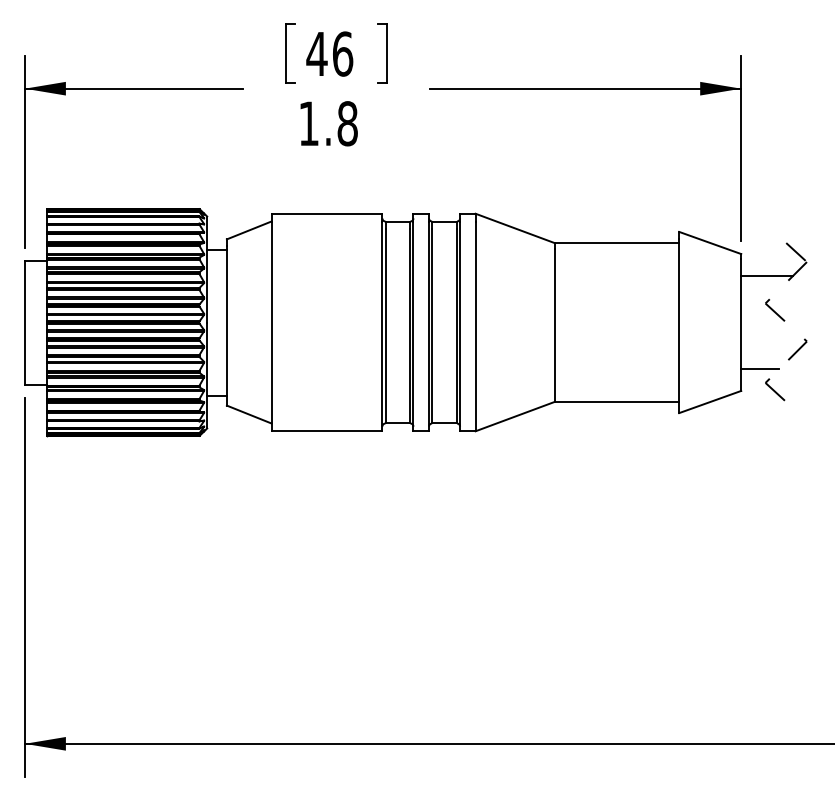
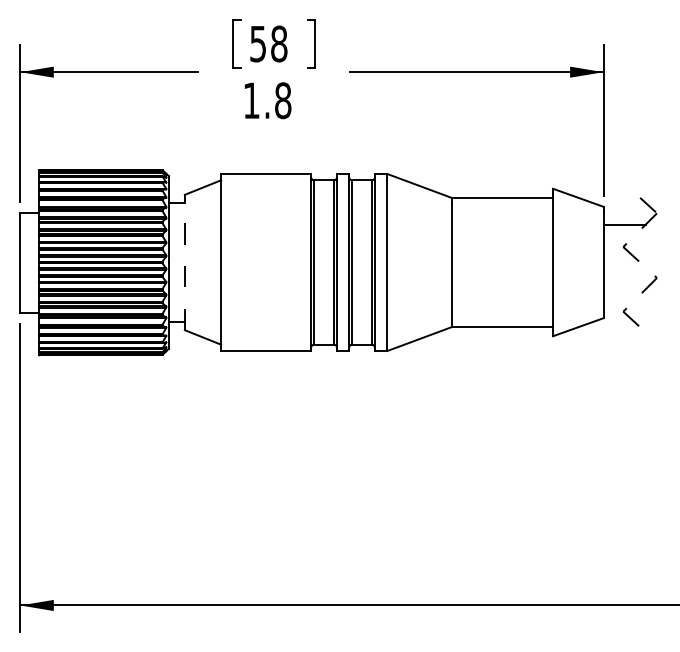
text: (329, 53) -> (268, 43), 46 -> 58
line: (226, 324) -> (184, 264), solid -> dashed
line: (759, 369) -> (618, 300), removed

